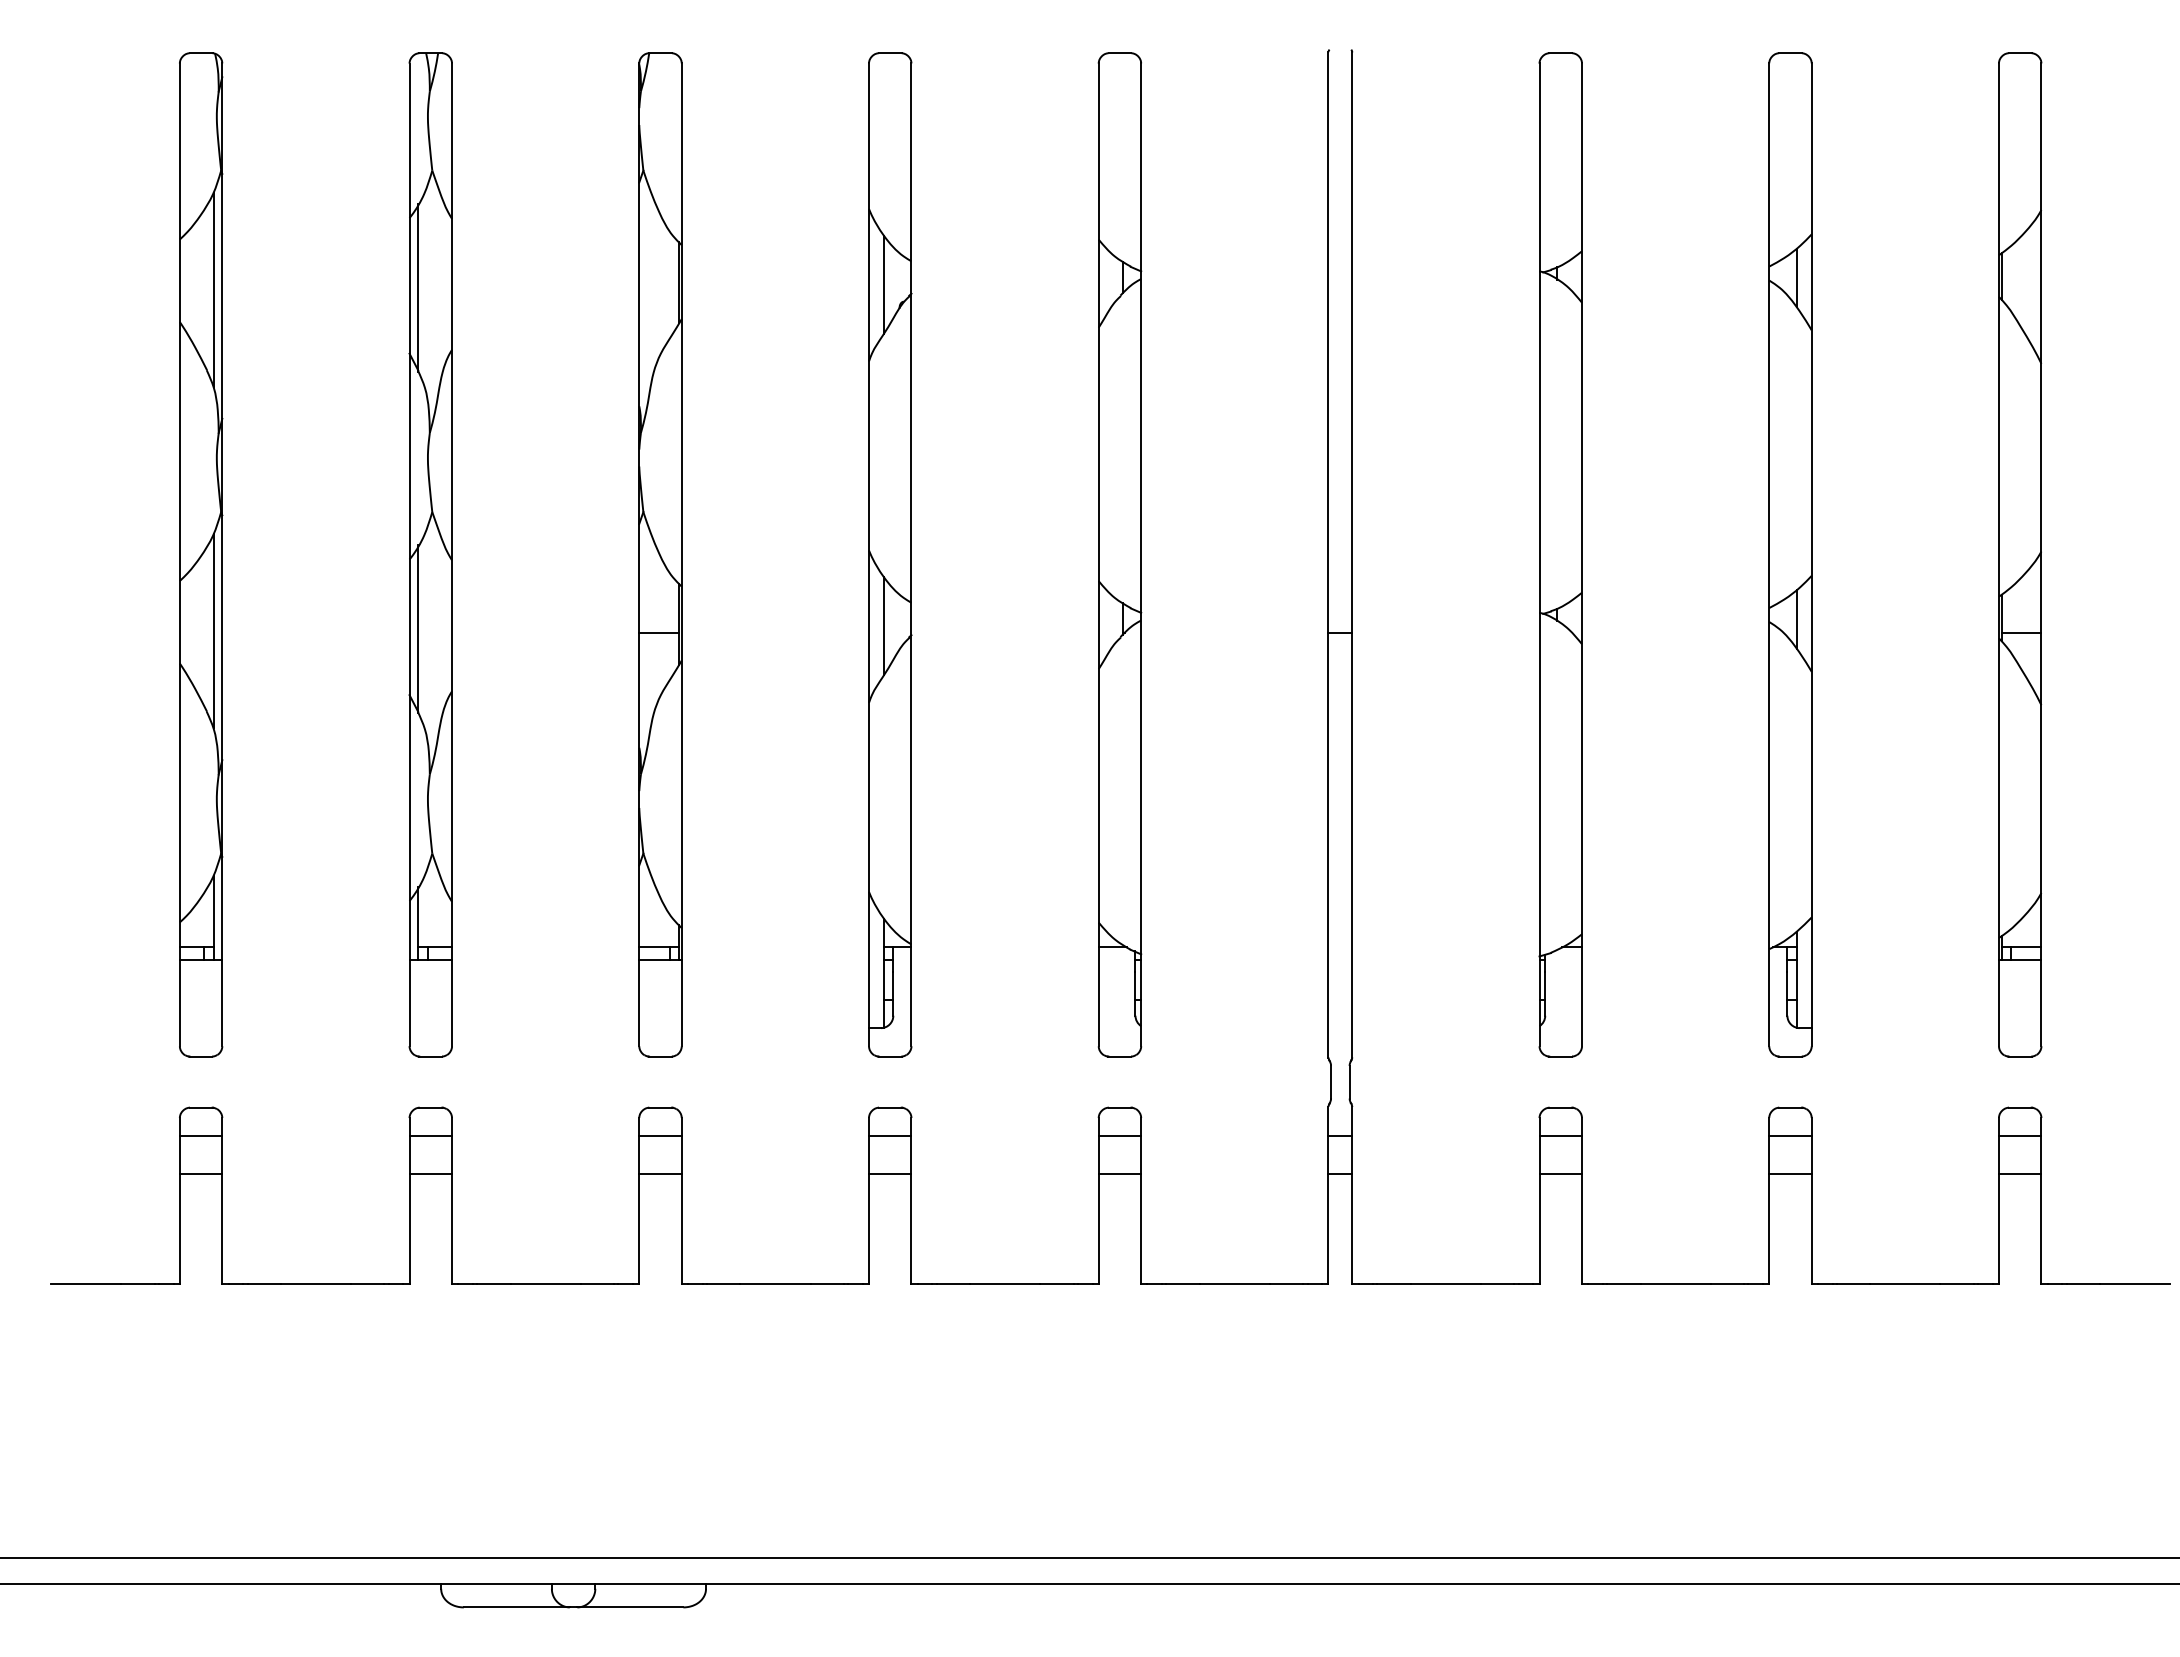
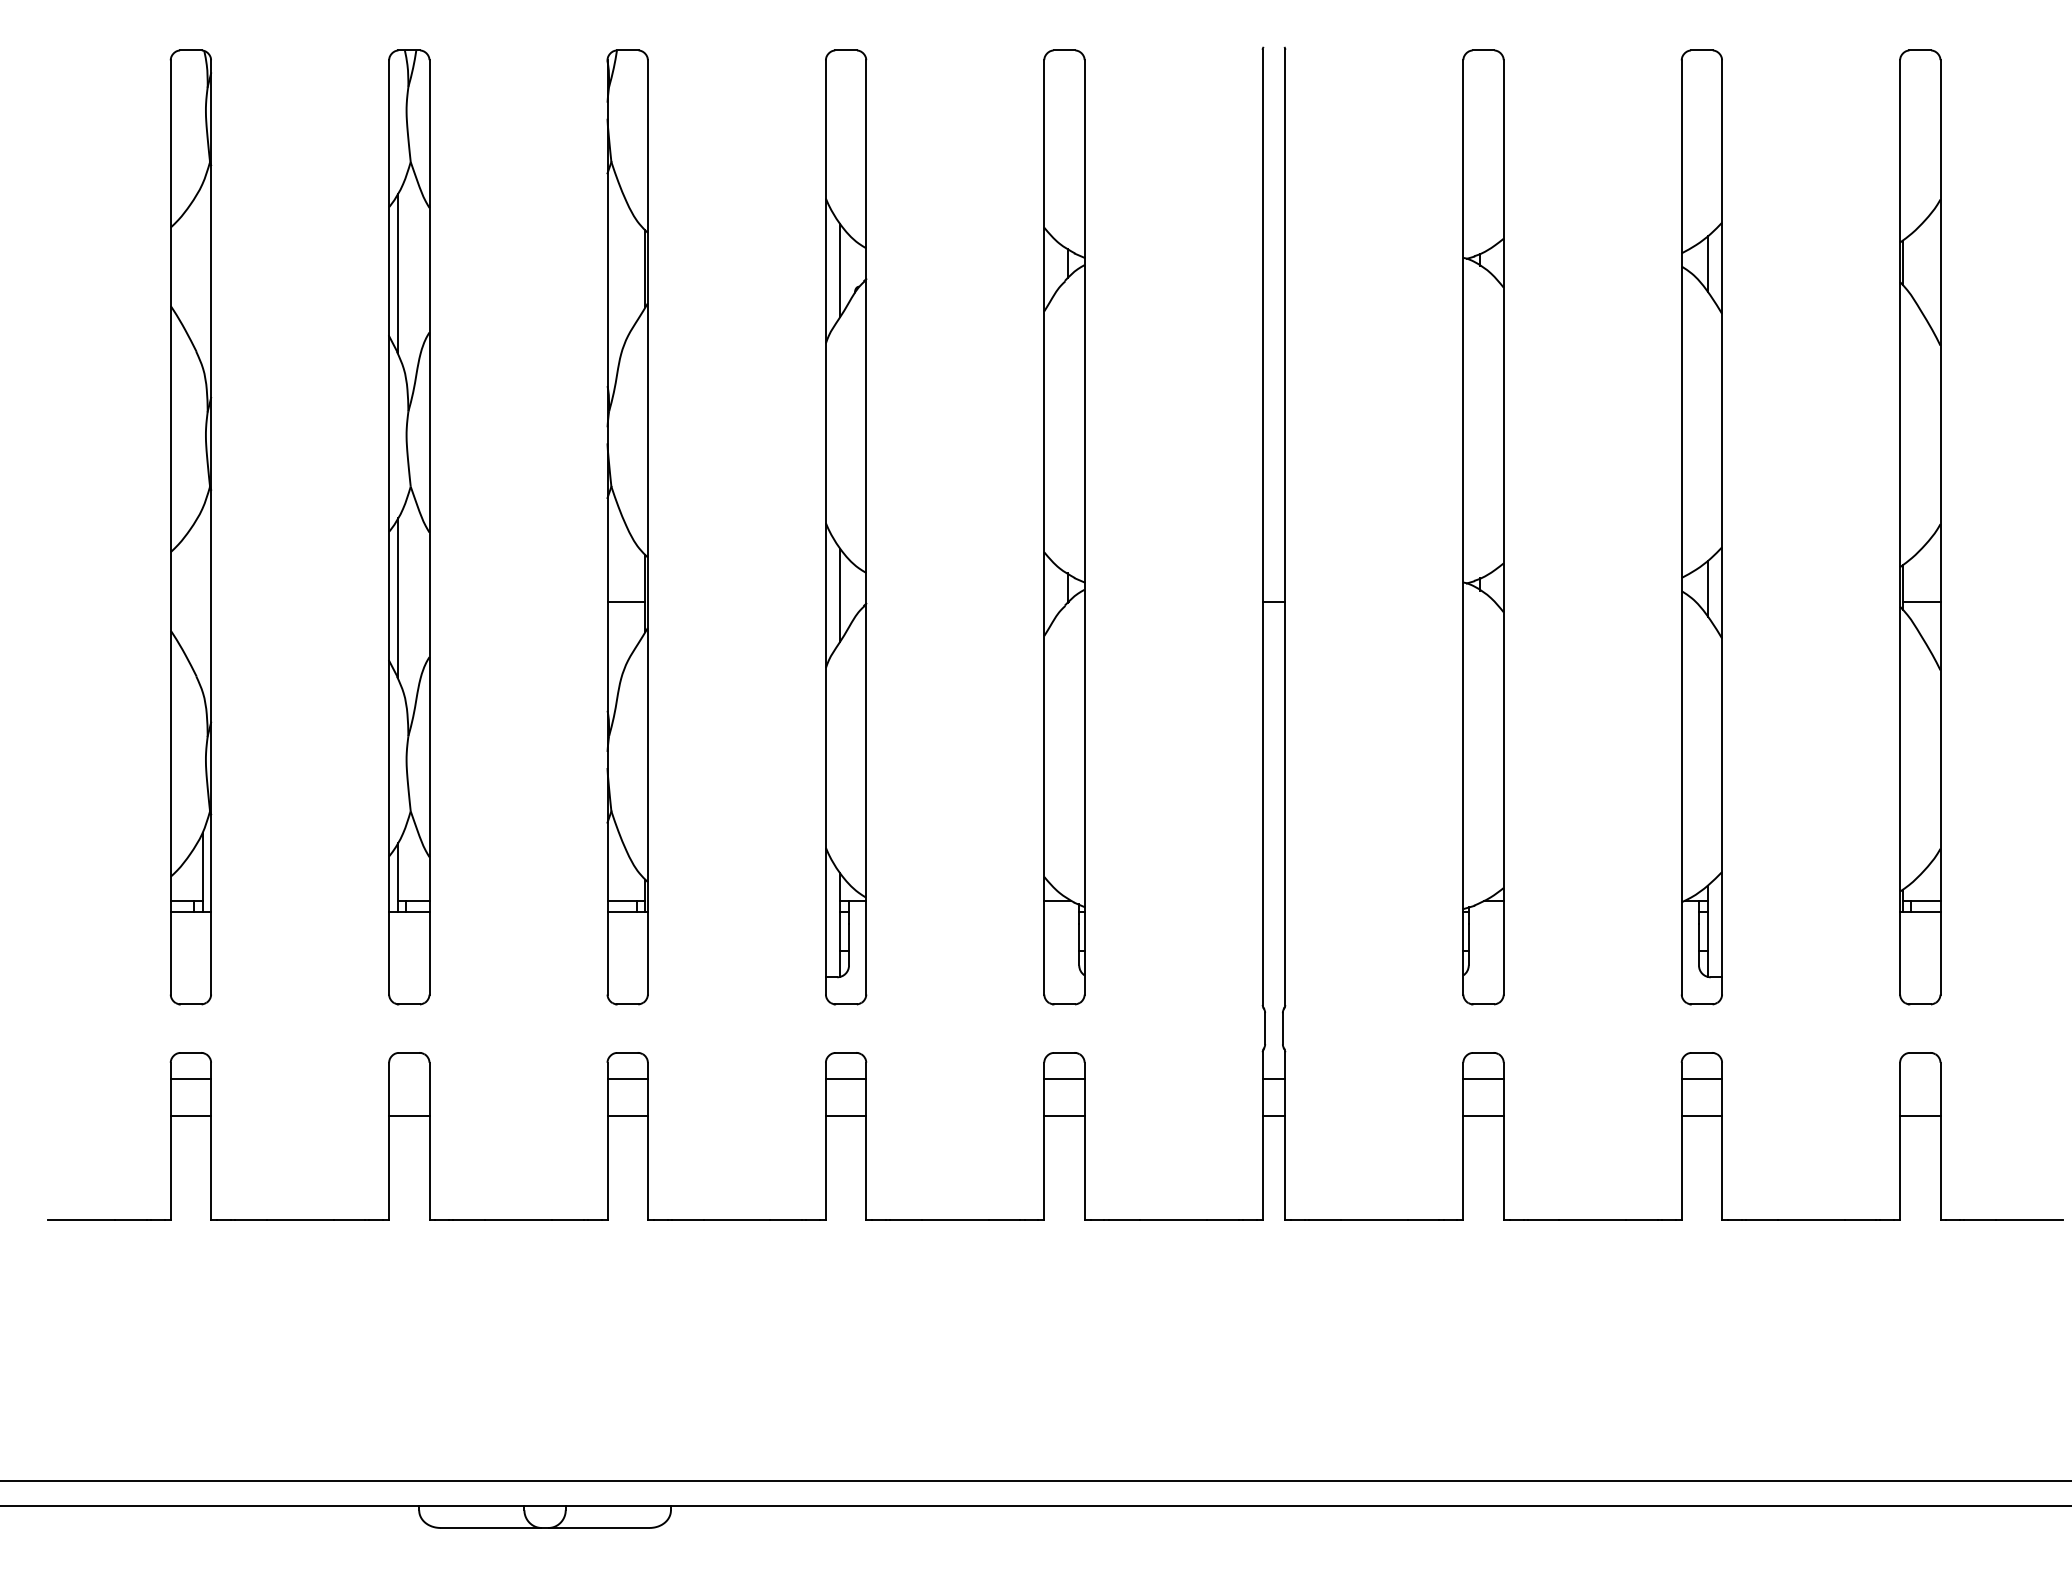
line: (213, 289) -> (202, 275), removed
line: (213, 630) -> (202, 599), removed
line: (430, 1135) -> (409, 1079), removed
line: (2020, 1135) -> (1920, 1079), removed

